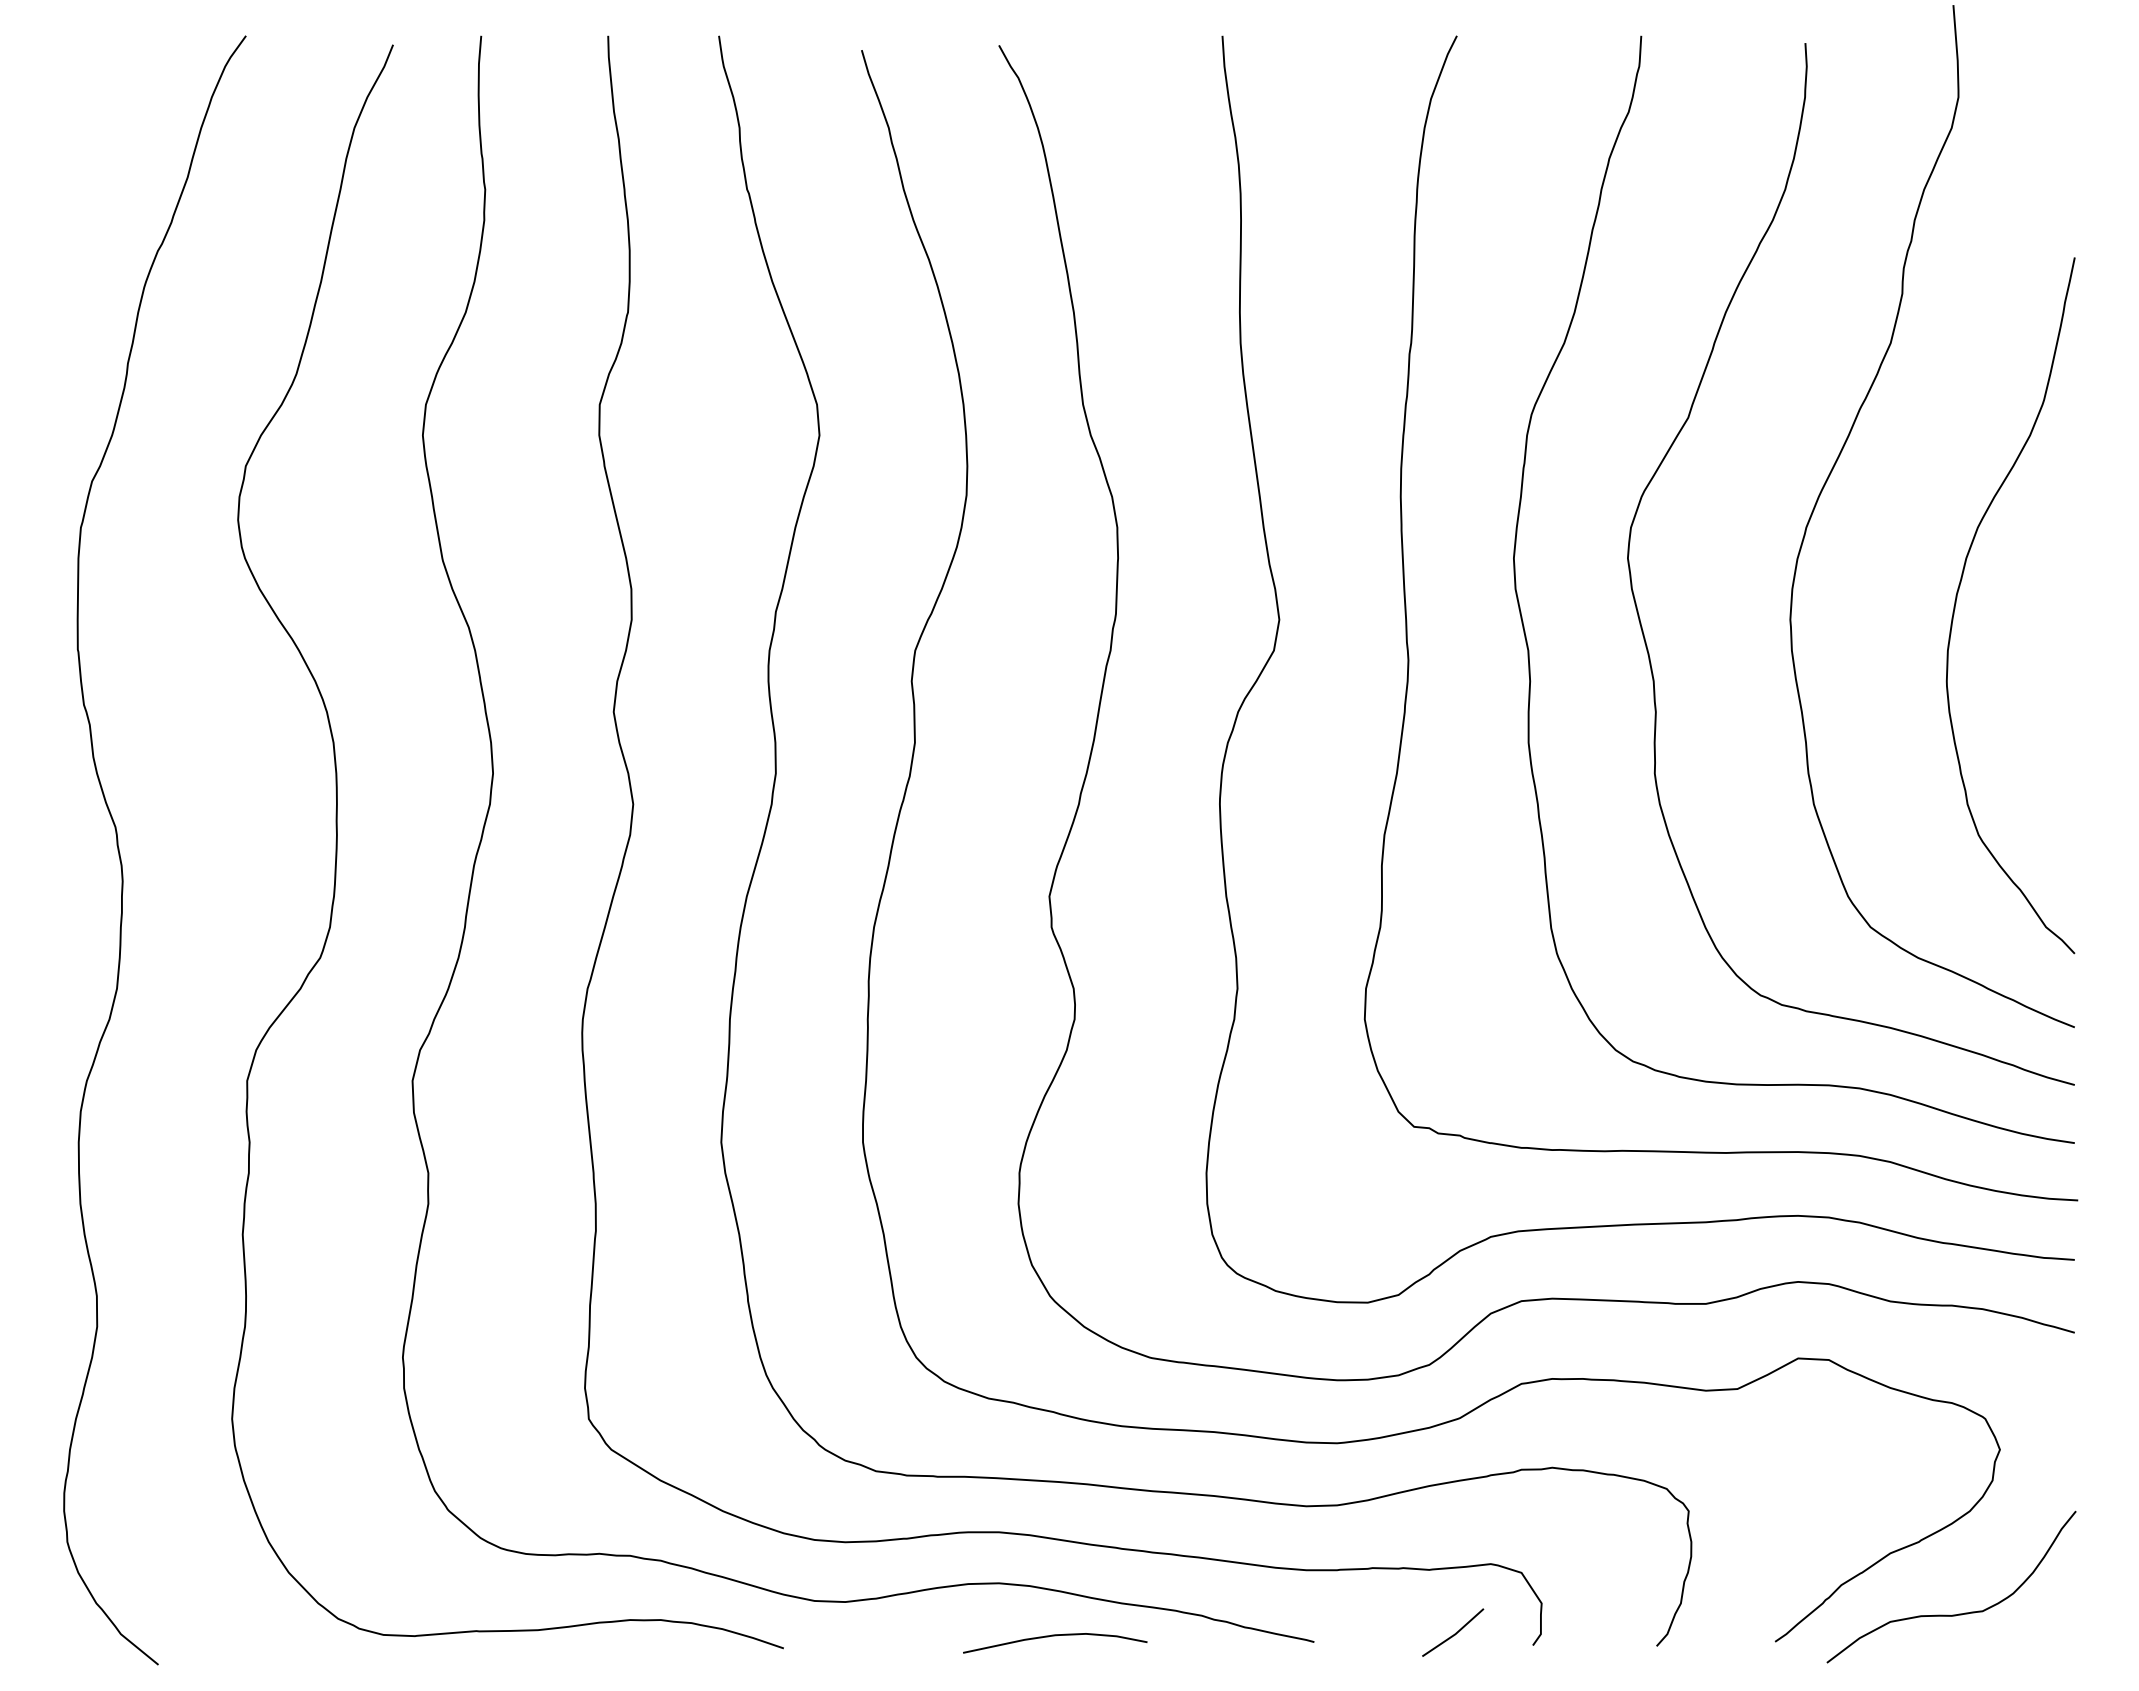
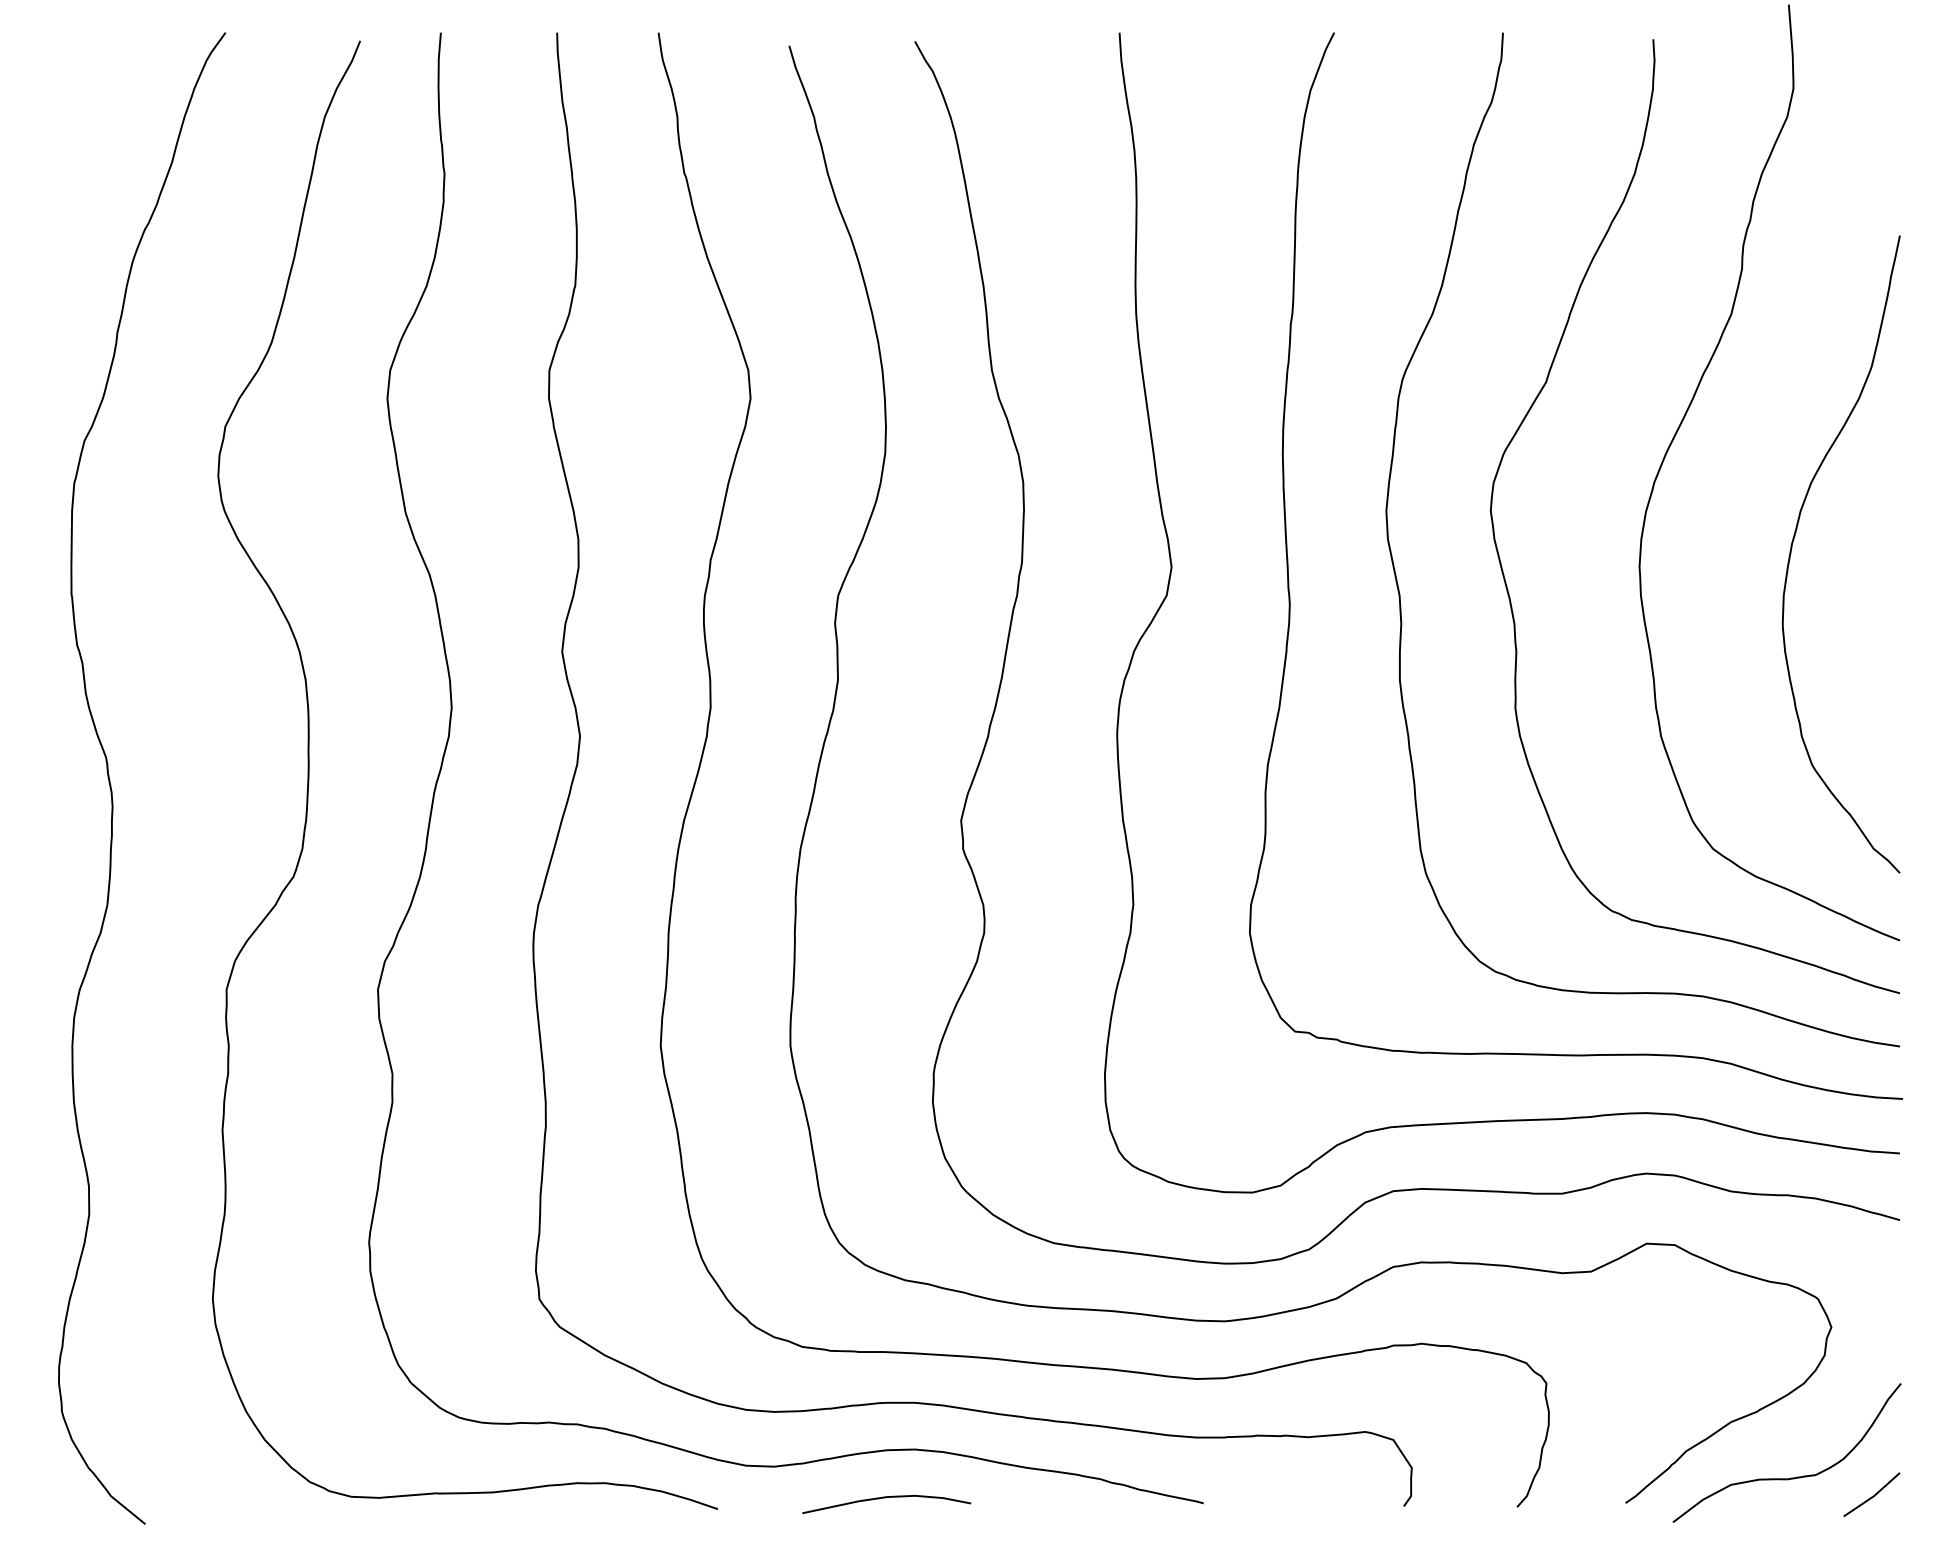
line: (1454, 1633) -> (1873, 1495), moved
curve: (1055, 1636) -> (887, 1498), moved

